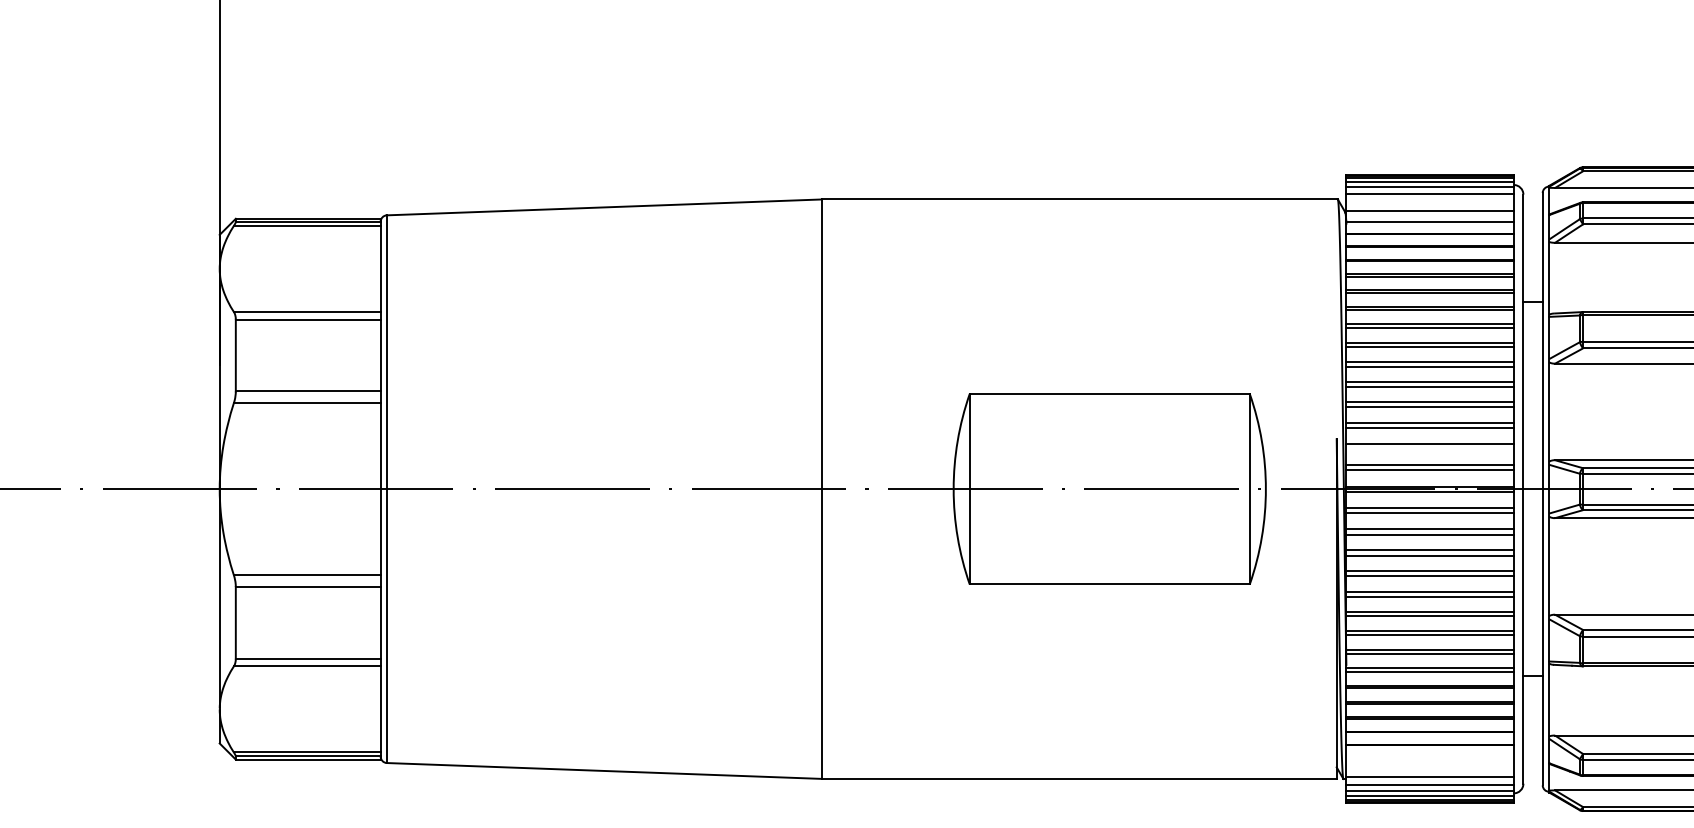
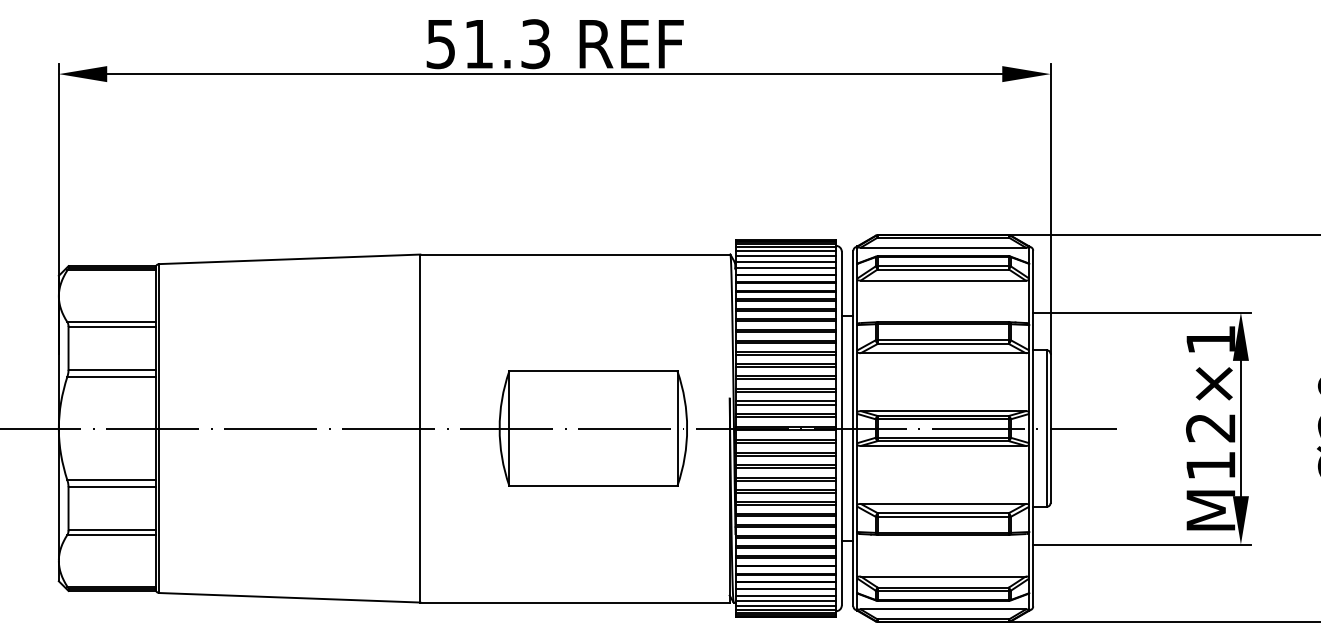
line: (1429, 201) -> (785, 255), added
line: (1429, 449) -> (785, 404), added
line: (1429, 757) -> (785, 589), added
line: (1429, 767) -> (785, 595), added

